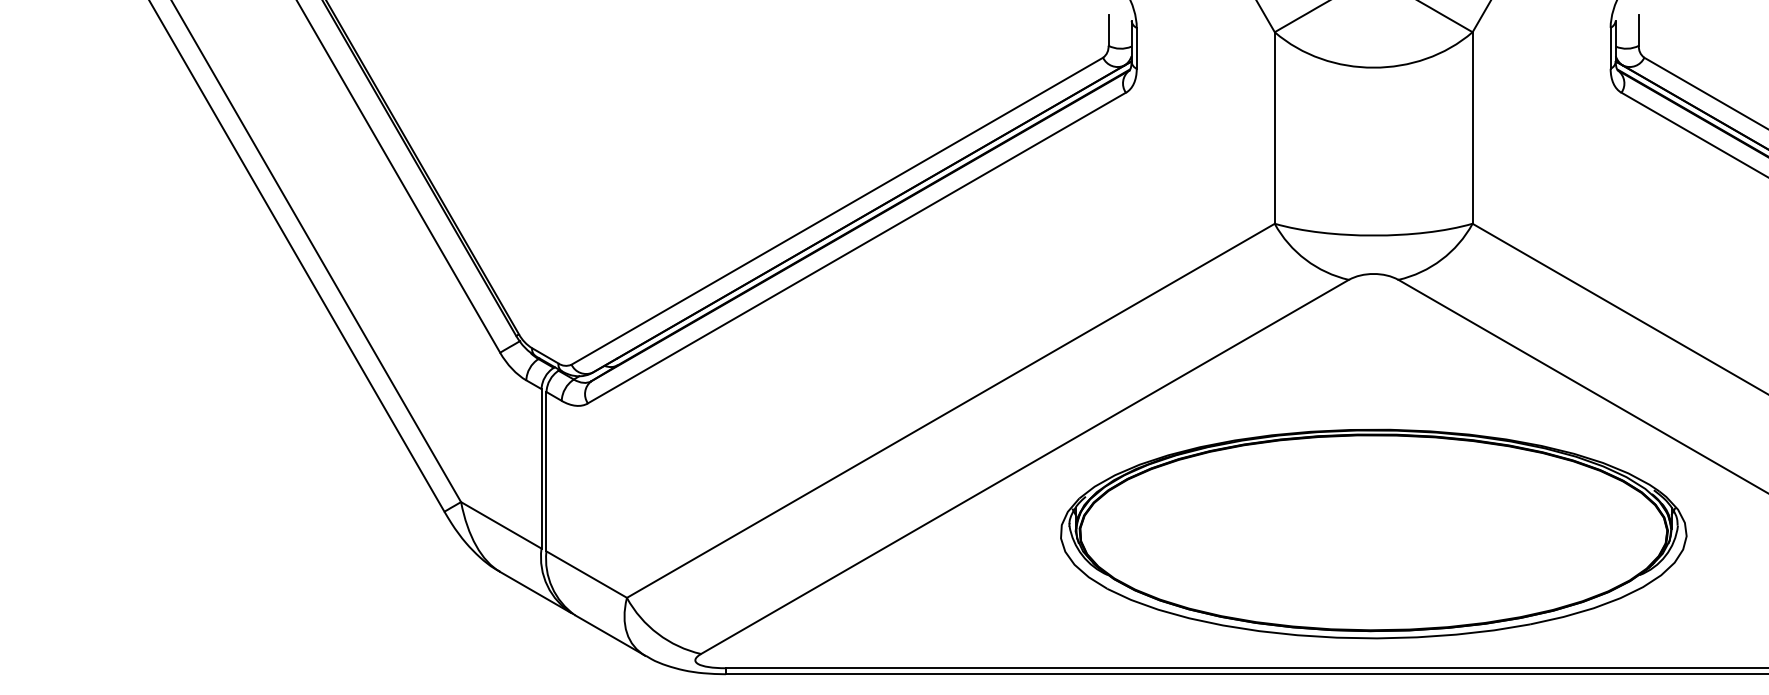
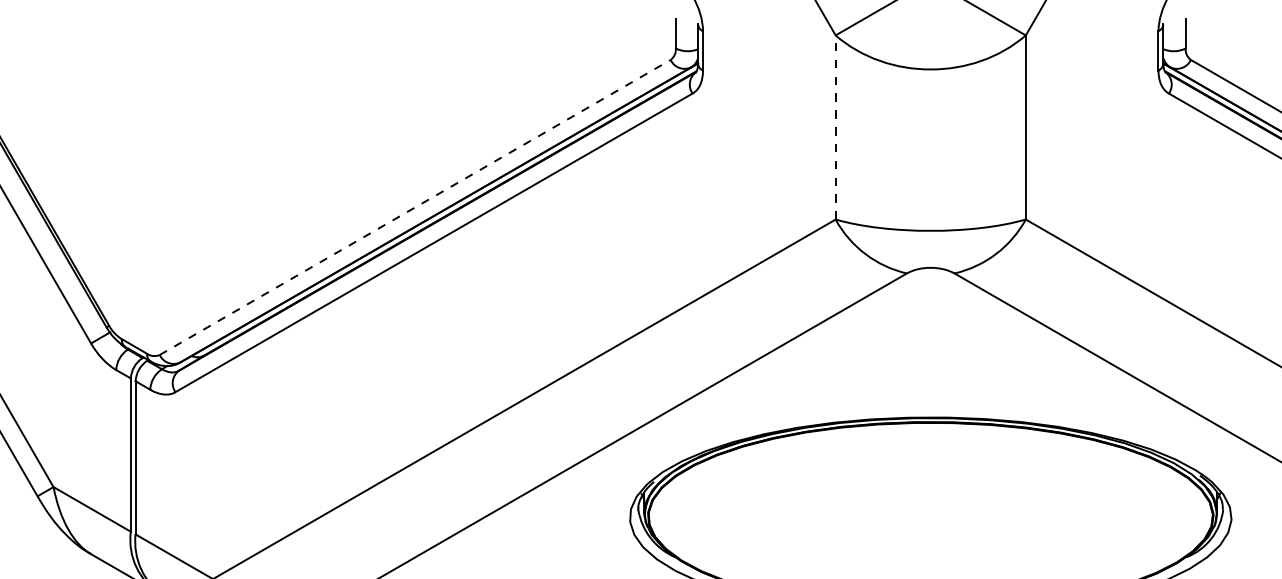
line: (1274, 128) -> (835, 127), solid -> dashed
line: (837, 211) -> (415, 207), solid -> dashed

